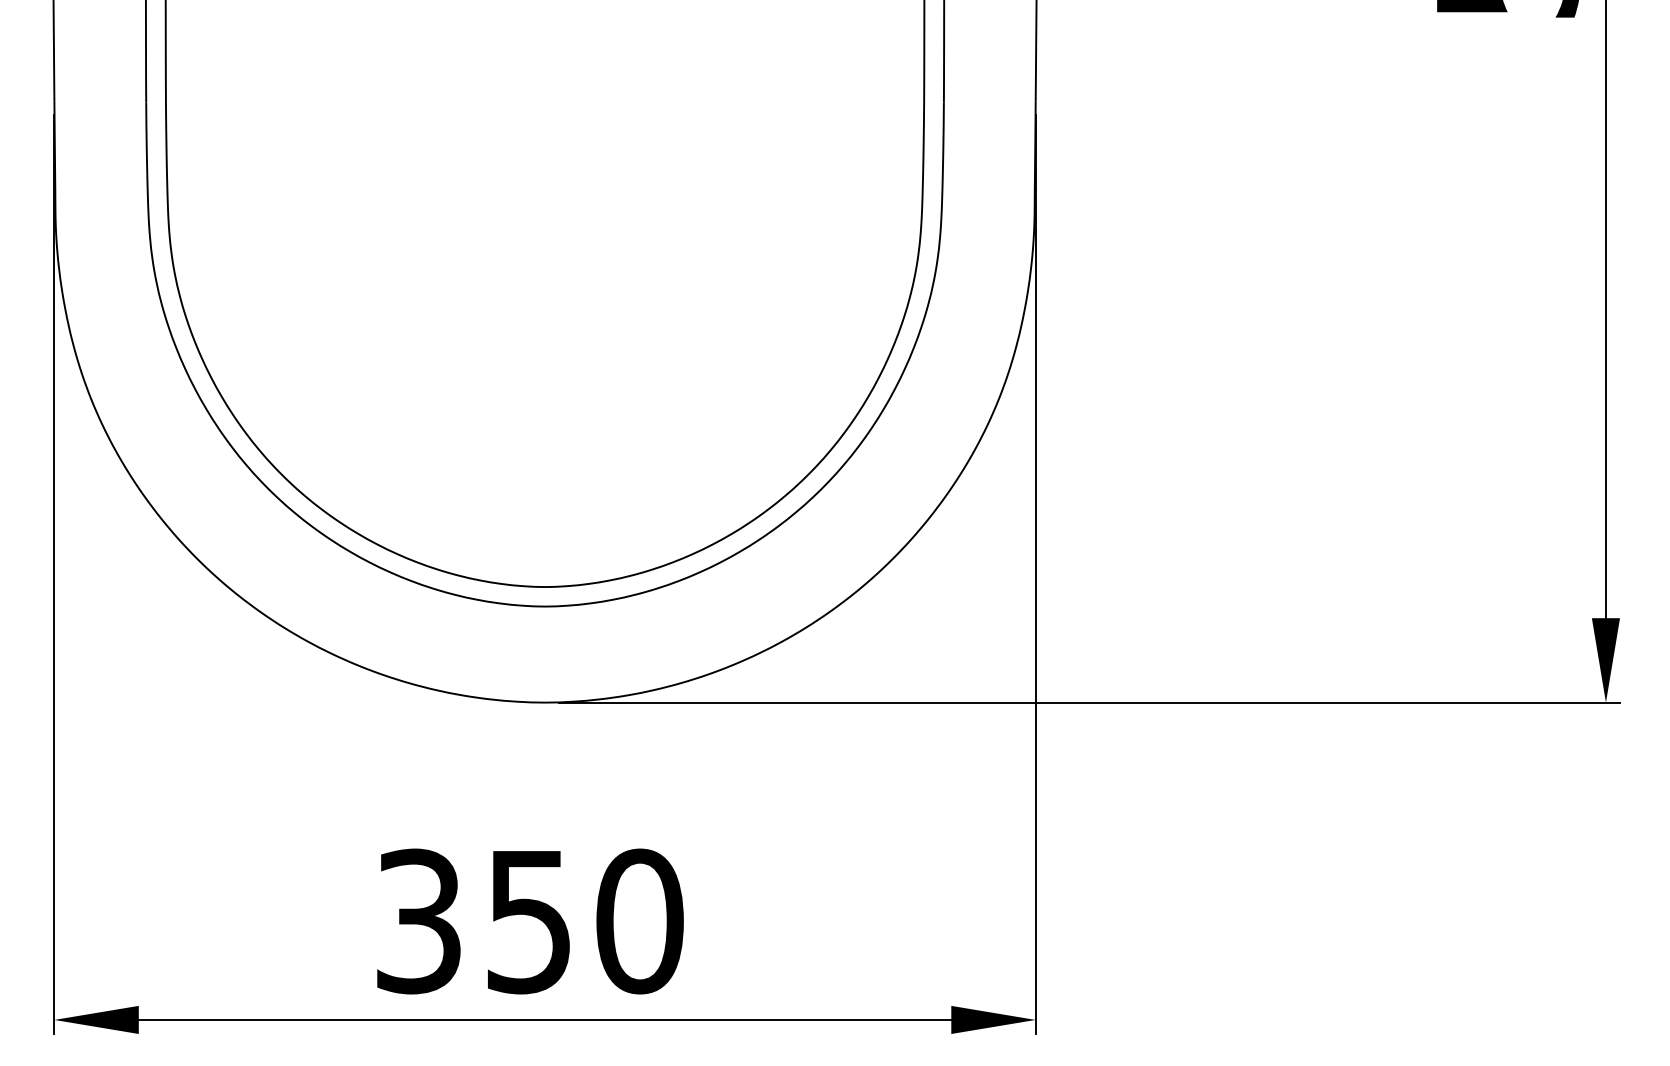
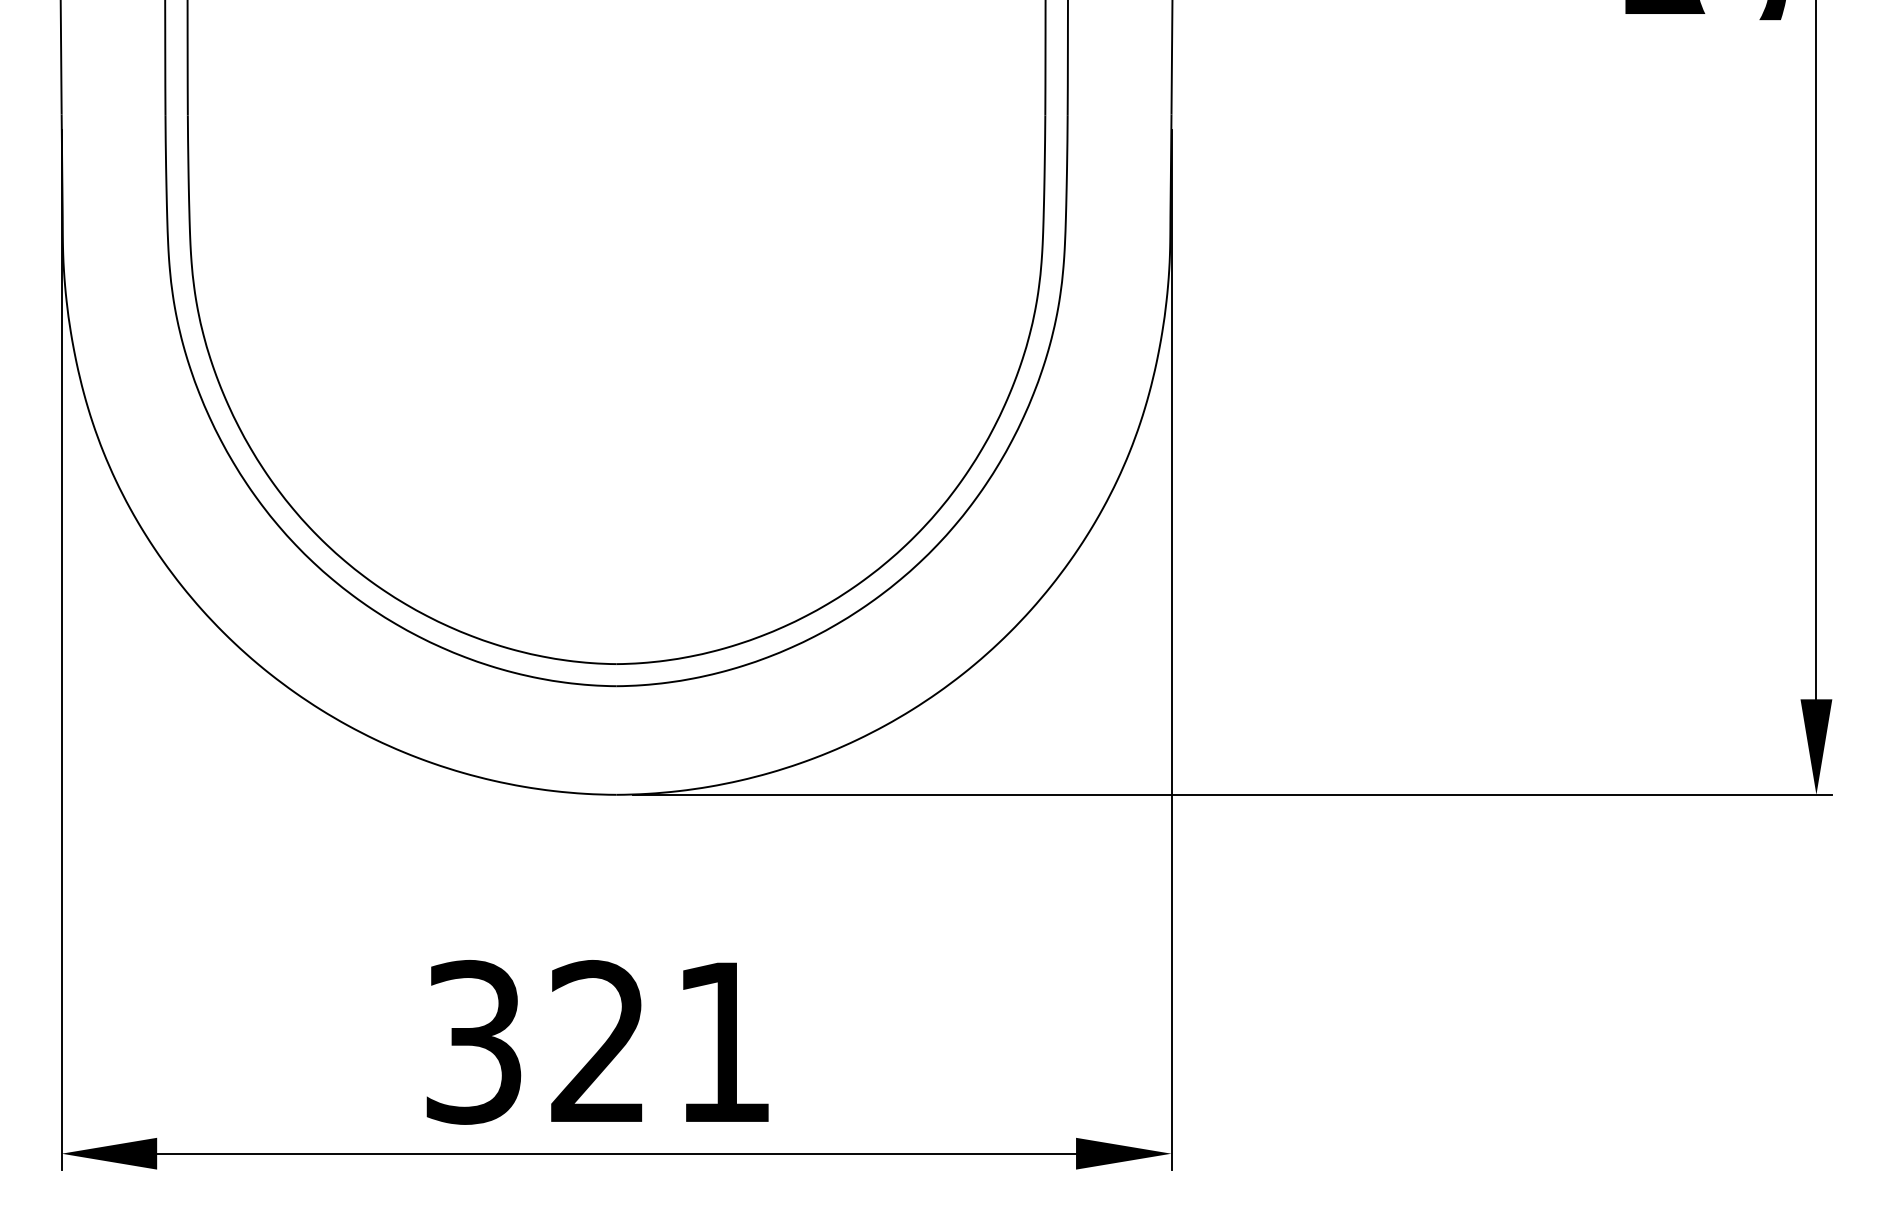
text: (585, 921) -> (662, 1042), 350 -> 321

